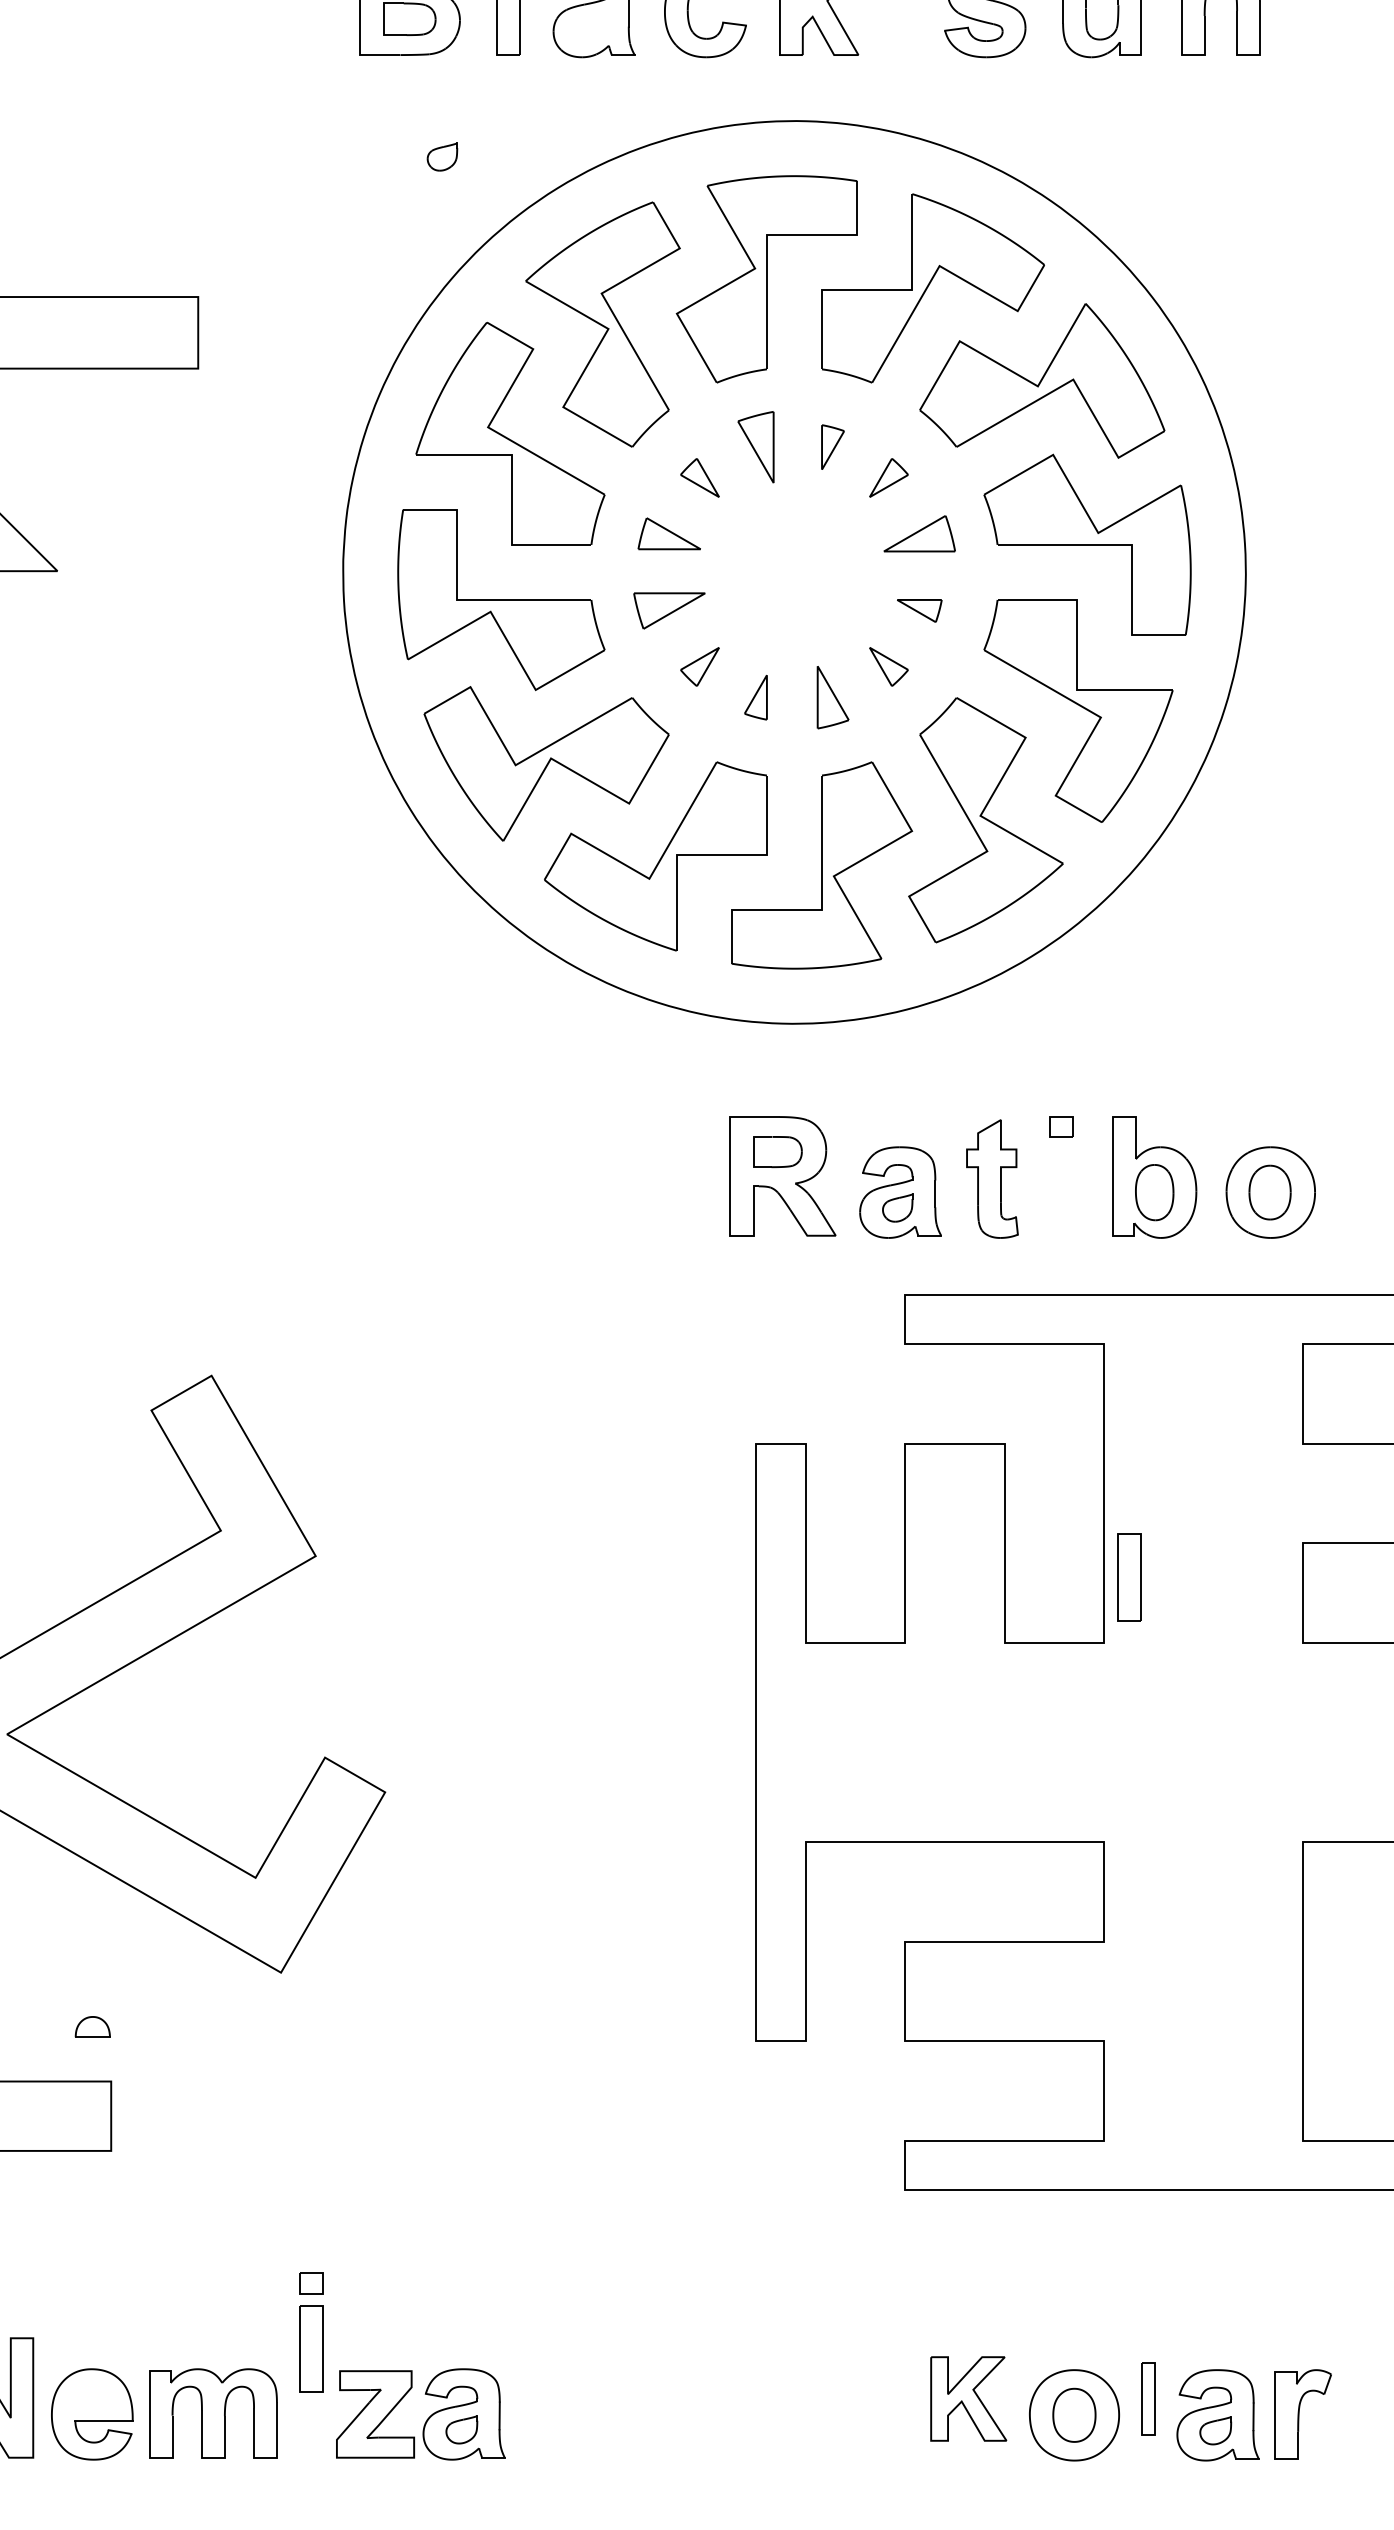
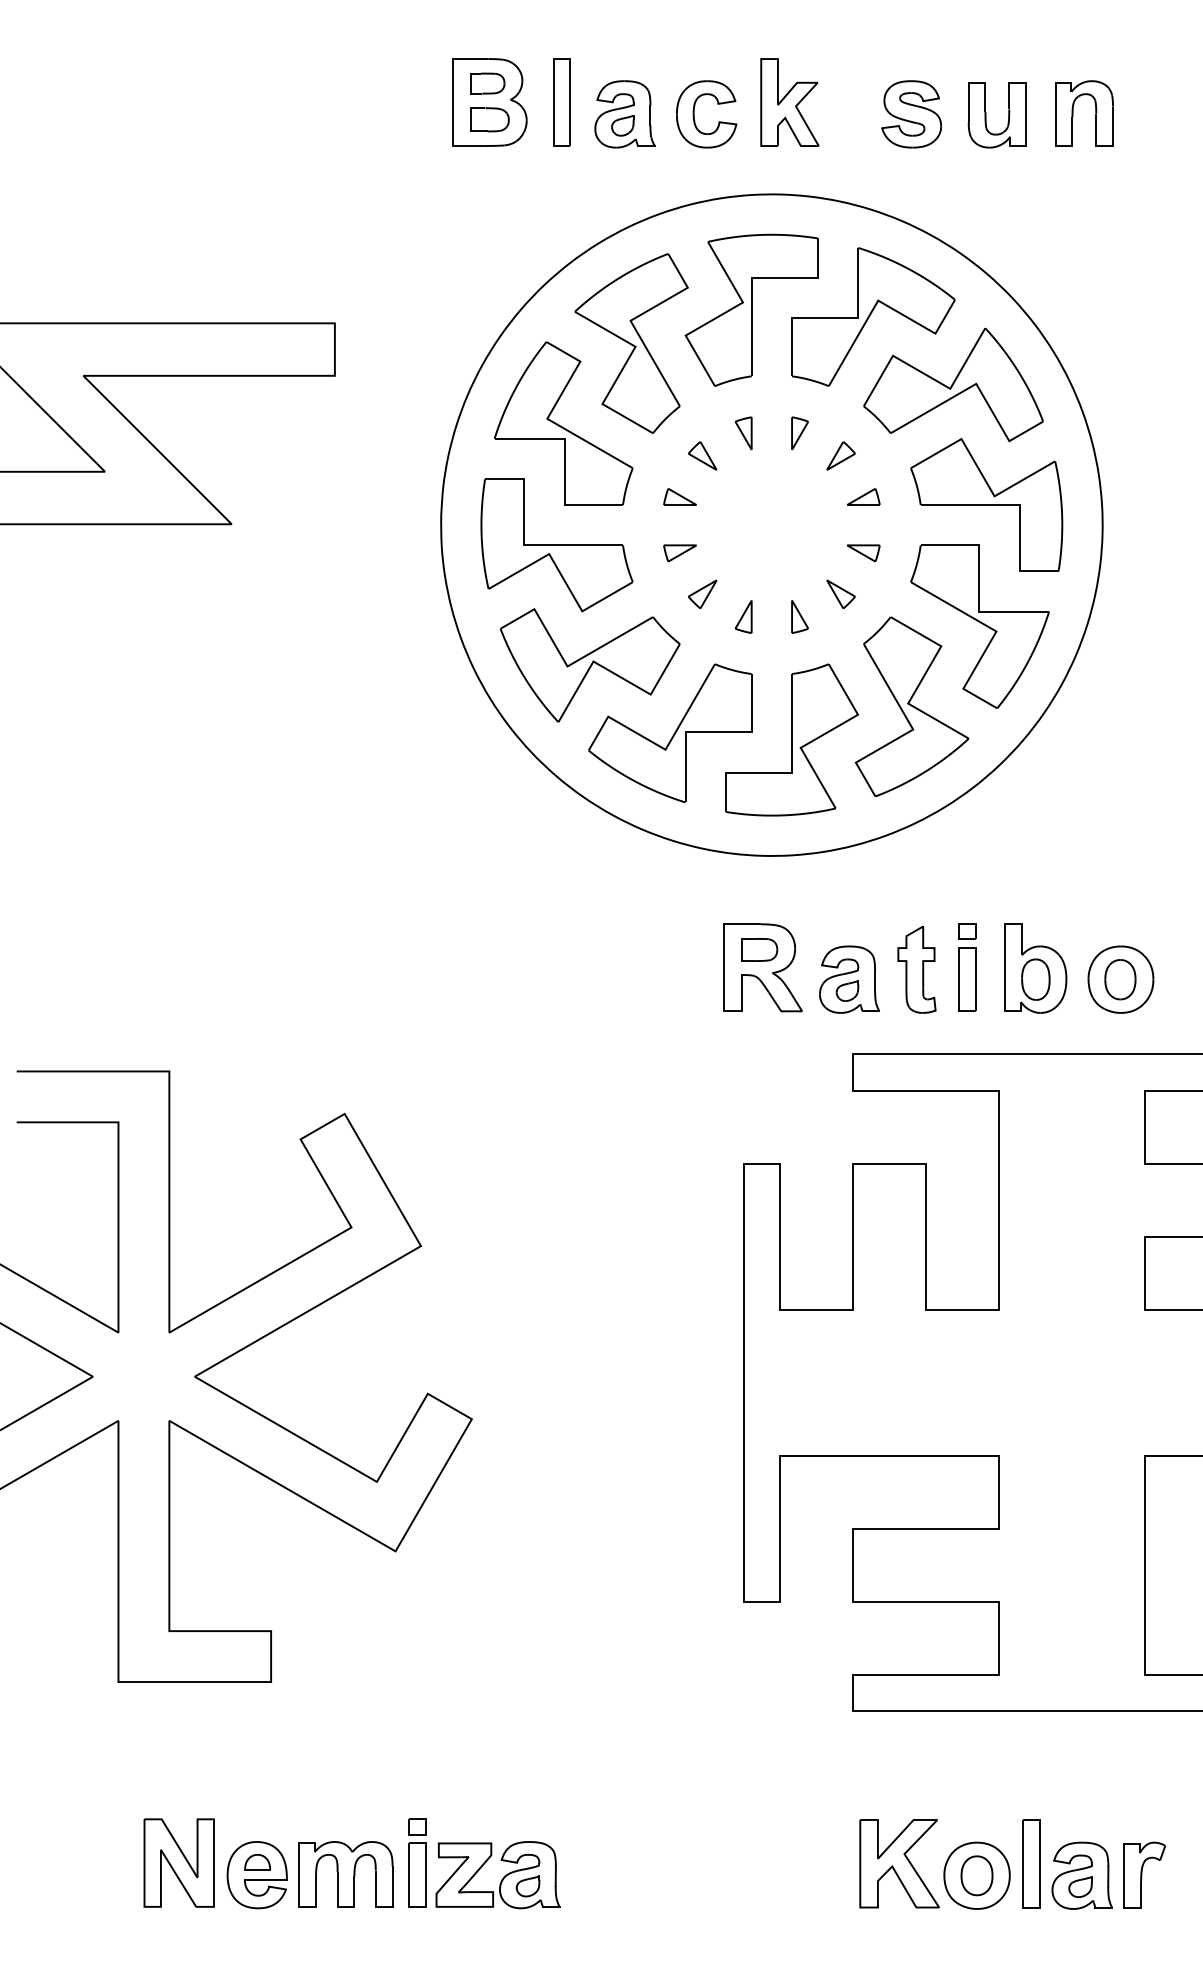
part: (441, 156) -> (622, 125), moved
part: (755, 447) -> (743, 433), size x0.62
part: (668, 533) -> (679, 496), size x0.71
part: (919, 533) -> (863, 496), size x0.62
part: (668, 611) -> (679, 553), size x0.62
part: (832, 697) -> (799, 616), size x0.71
part: (1129, 1577) -> (967, 979), moved
part: (92, 2027) -> (257, 1862), moved
part: (310, 2331) -> (417, 1862), moved
part: (968, 2398) -> (899, 1863), size x1.43
part: (1148, 2398) -> (1031, 1863), size x1.67

